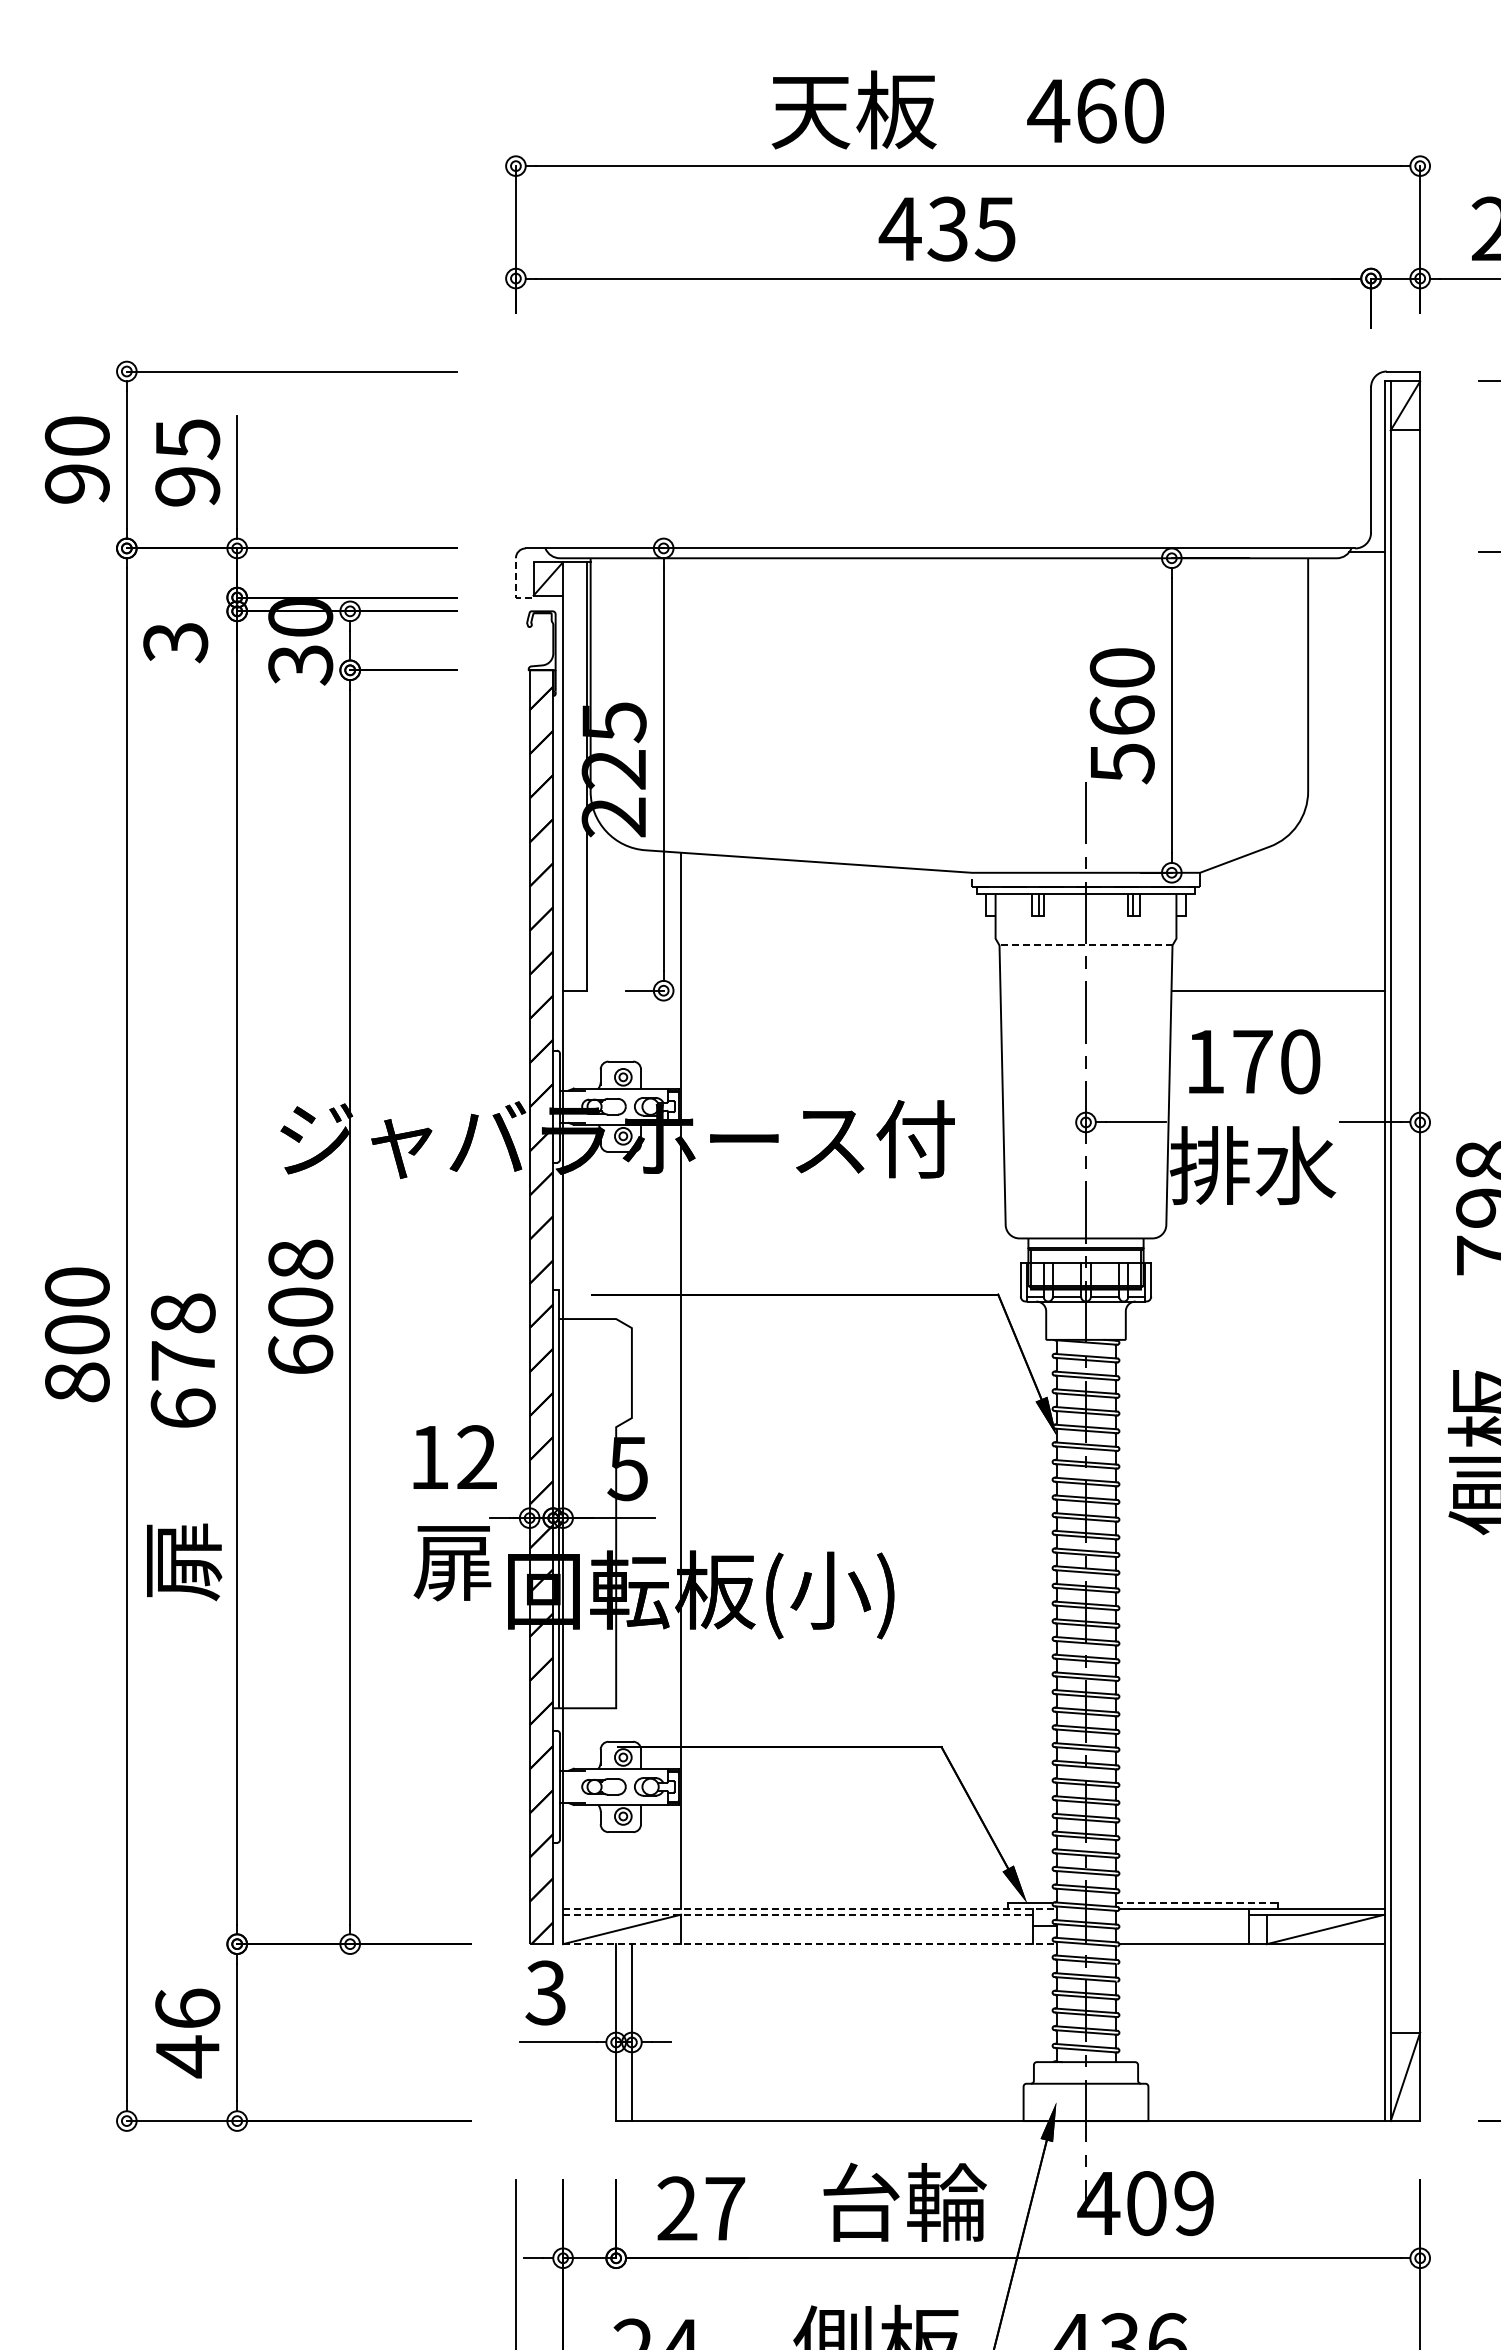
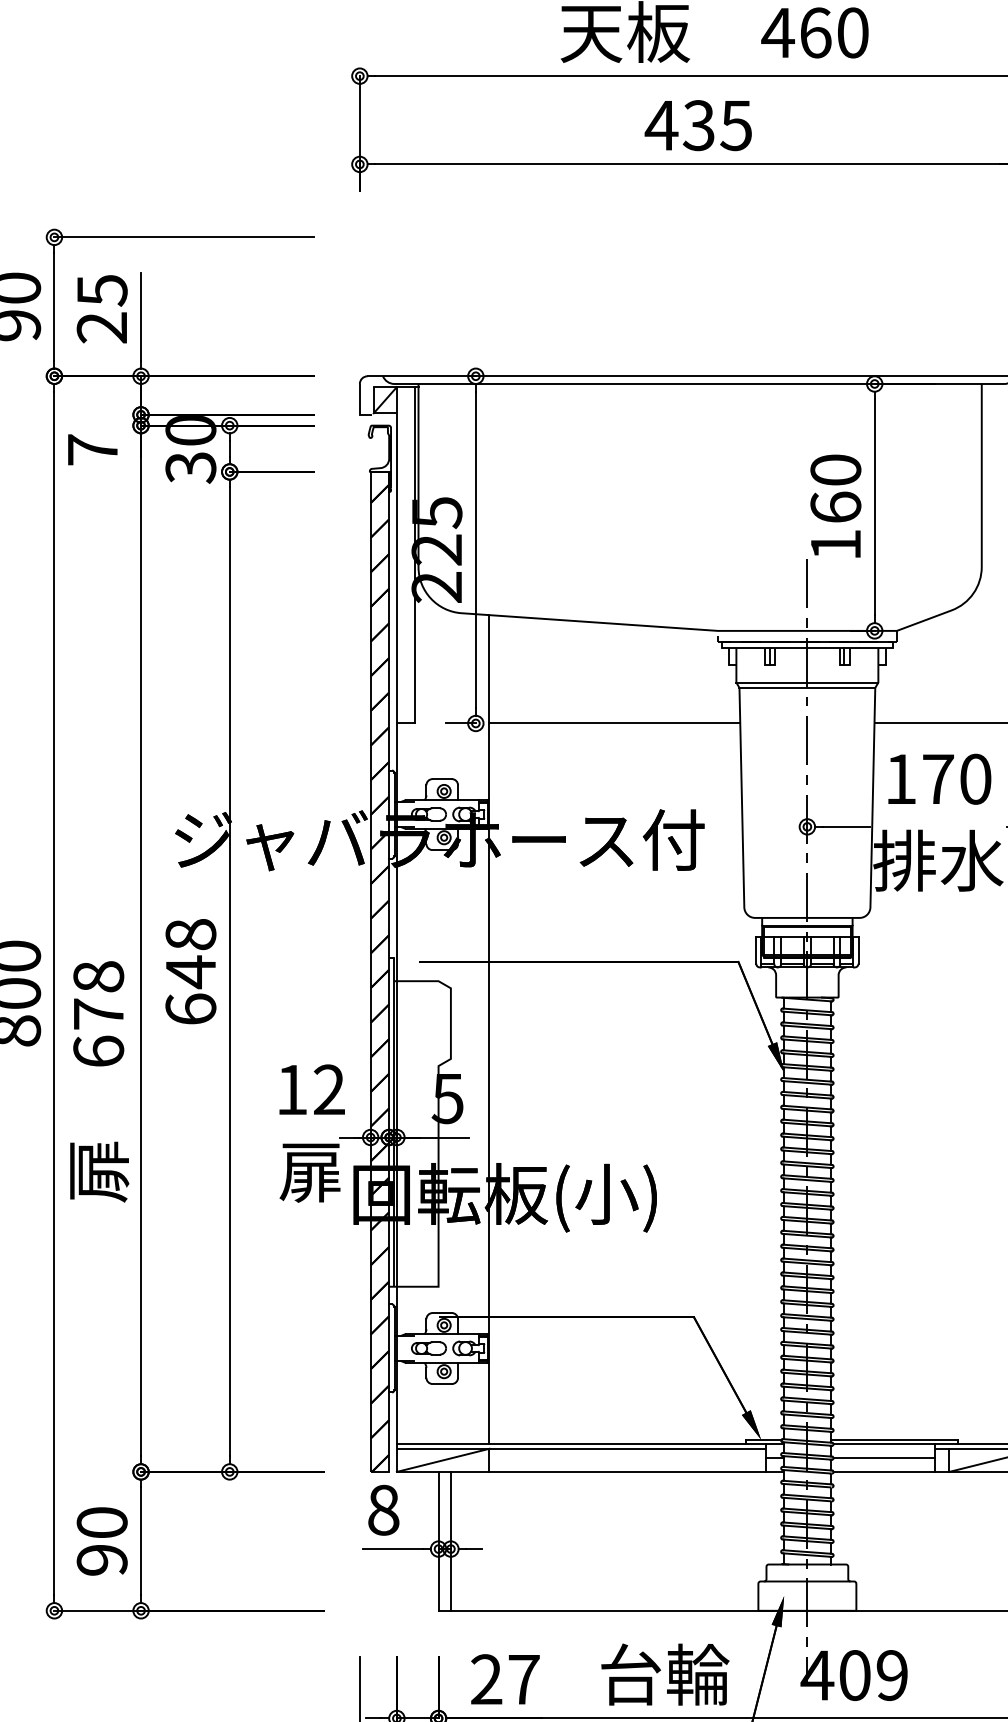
text: (187, 486) -> (102, 327), 95 -> 25
line: (515, 585) -> (359, 405), dashed -> solid
text: (175, 642) -> (92, 450), 3 -> 7
text: (1122, 763) -> (836, 545), 560 -> 160
line: (1085, 938) -> (806, 682), added
line: (1085, 945) -> (806, 687), dashed -> solid
line: (840, 990) -> (614, 723), added
text: (300, 1307) -> (190, 972), 608 -> 648
line: (1197, 1902) -> (894, 1439), dashed -> solid
line: (809, 1908) -> (590, 1443), dashed -> solid
line: (798, 1914) -> (581, 1448), dashed -> solid
line: (1184, 1926) -> (884, 1458), added
line: (809, 1944) -> (590, 1472), dashed -> solid
text: (545, 1992) -> (383, 1509), 3 -> 8
text: (187, 2033) -> (102, 1542), 46 -> 90

